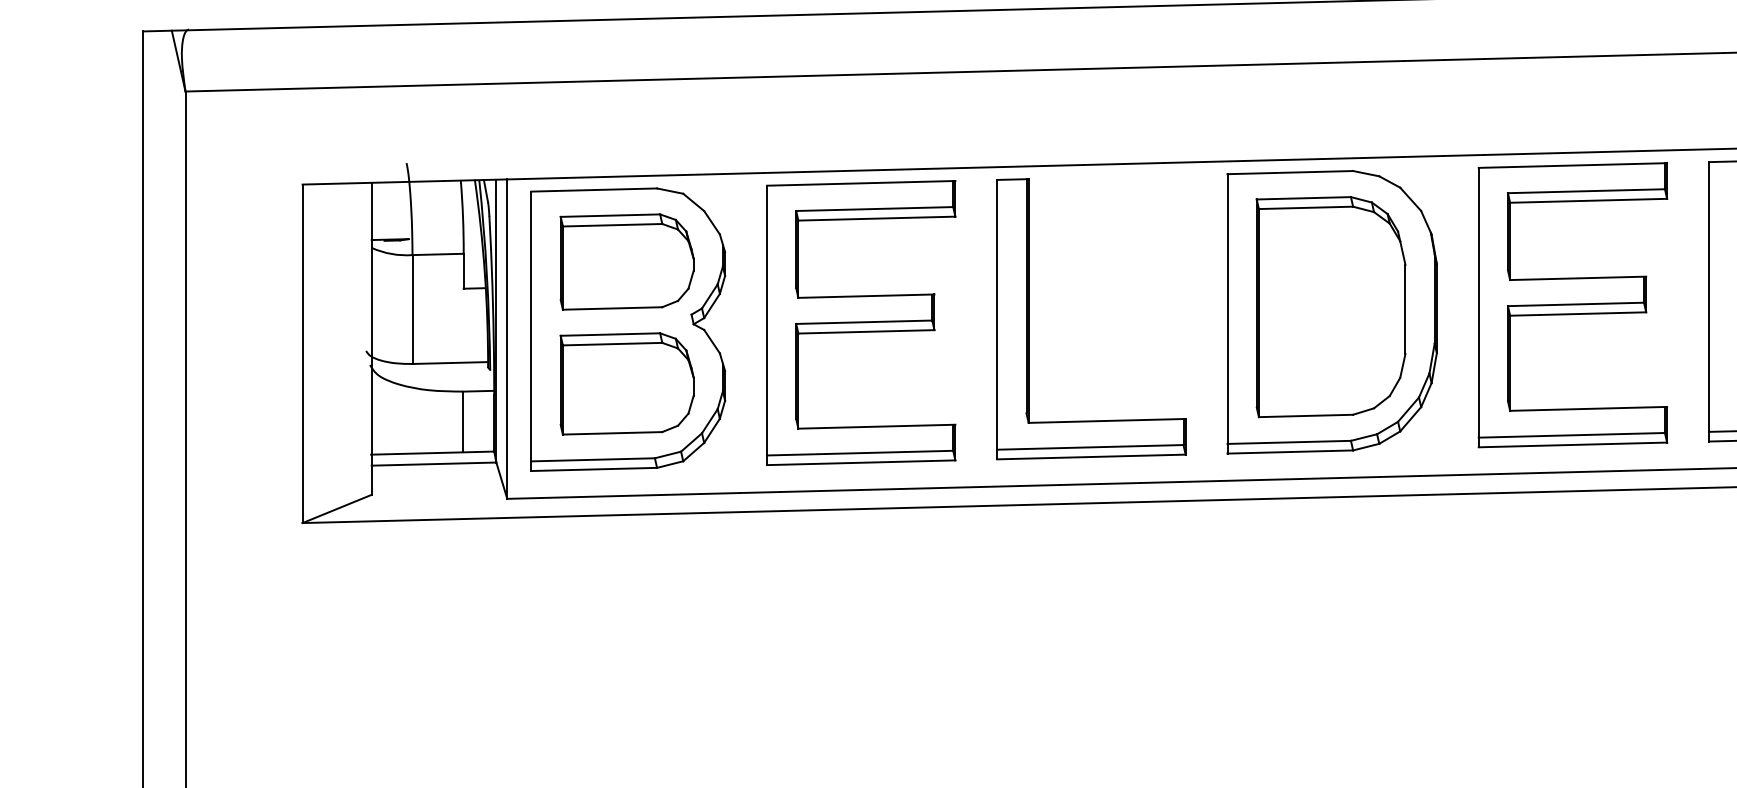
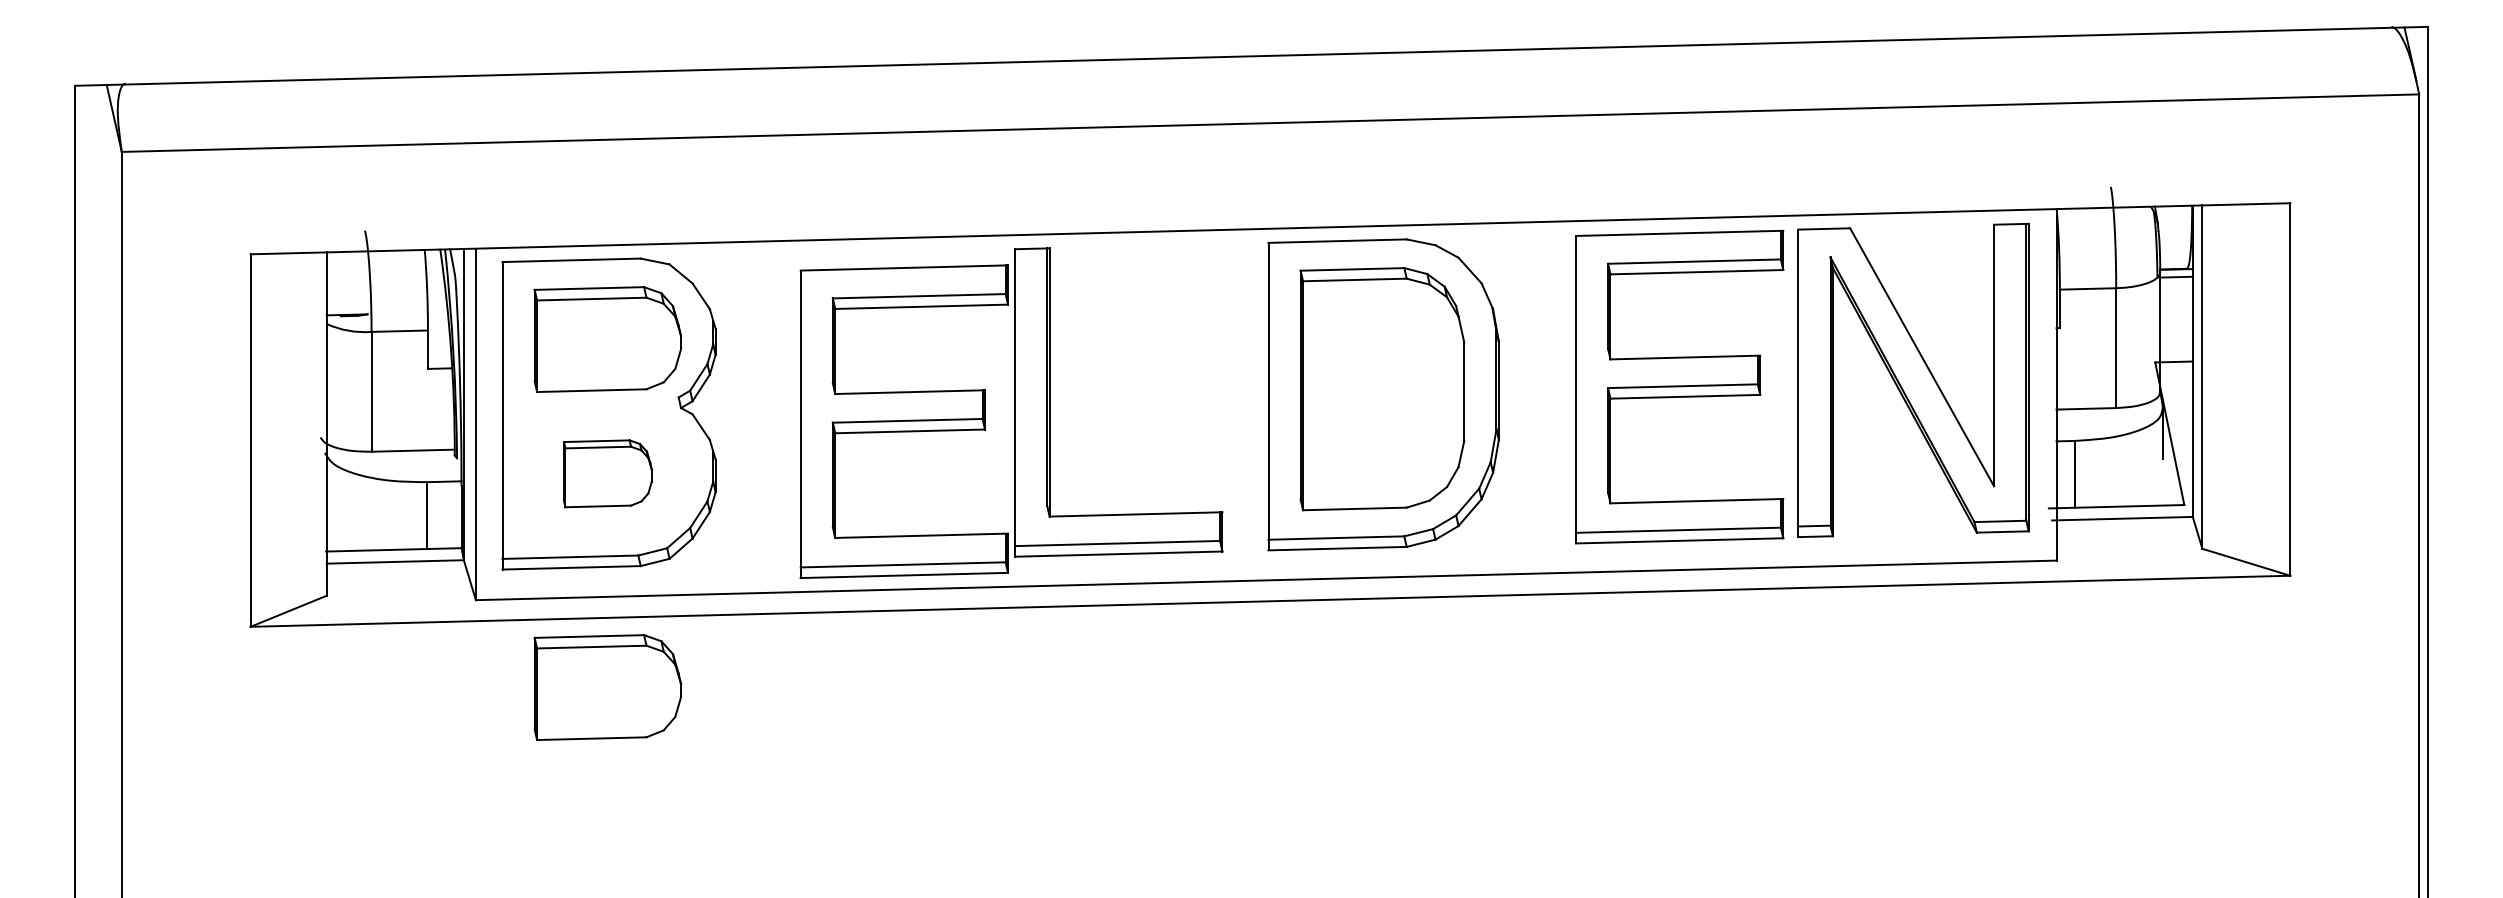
part: (1572, 304) -> (1679, 386), moved
part: (860, 322) -> (903, 421), moved
part: (626, 383) -> (607, 473), size x0.6
part: (626, 578) -> (607, 687), added

